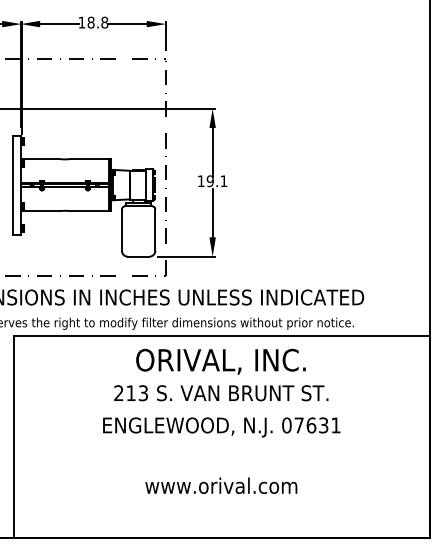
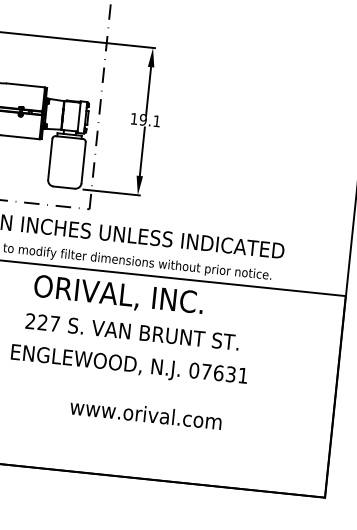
text: (220, 361) -> (118, 295), moved
text: (136, 393) -> (48, 323), 213 -> 227
text: (221, 485) -> (146, 414), moved

